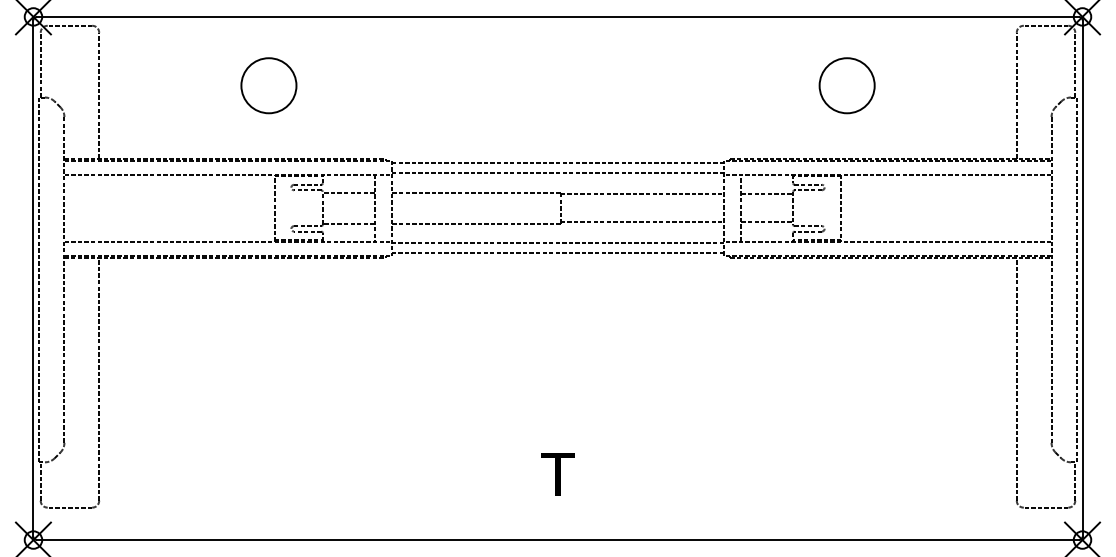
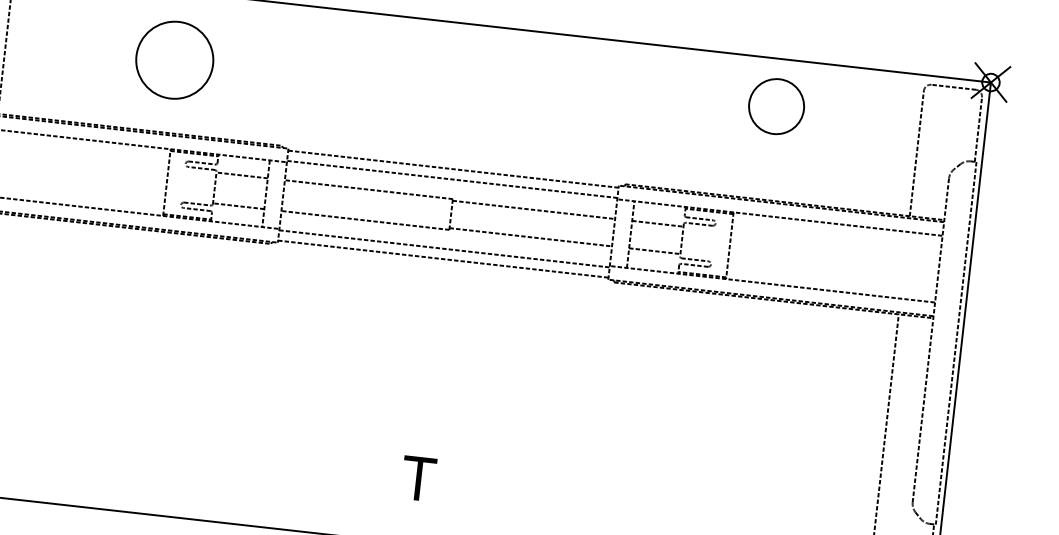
circle: (268, 85) -> (174, 59), size x1.4
circle: (846, 85) -> (775, 106), moved

